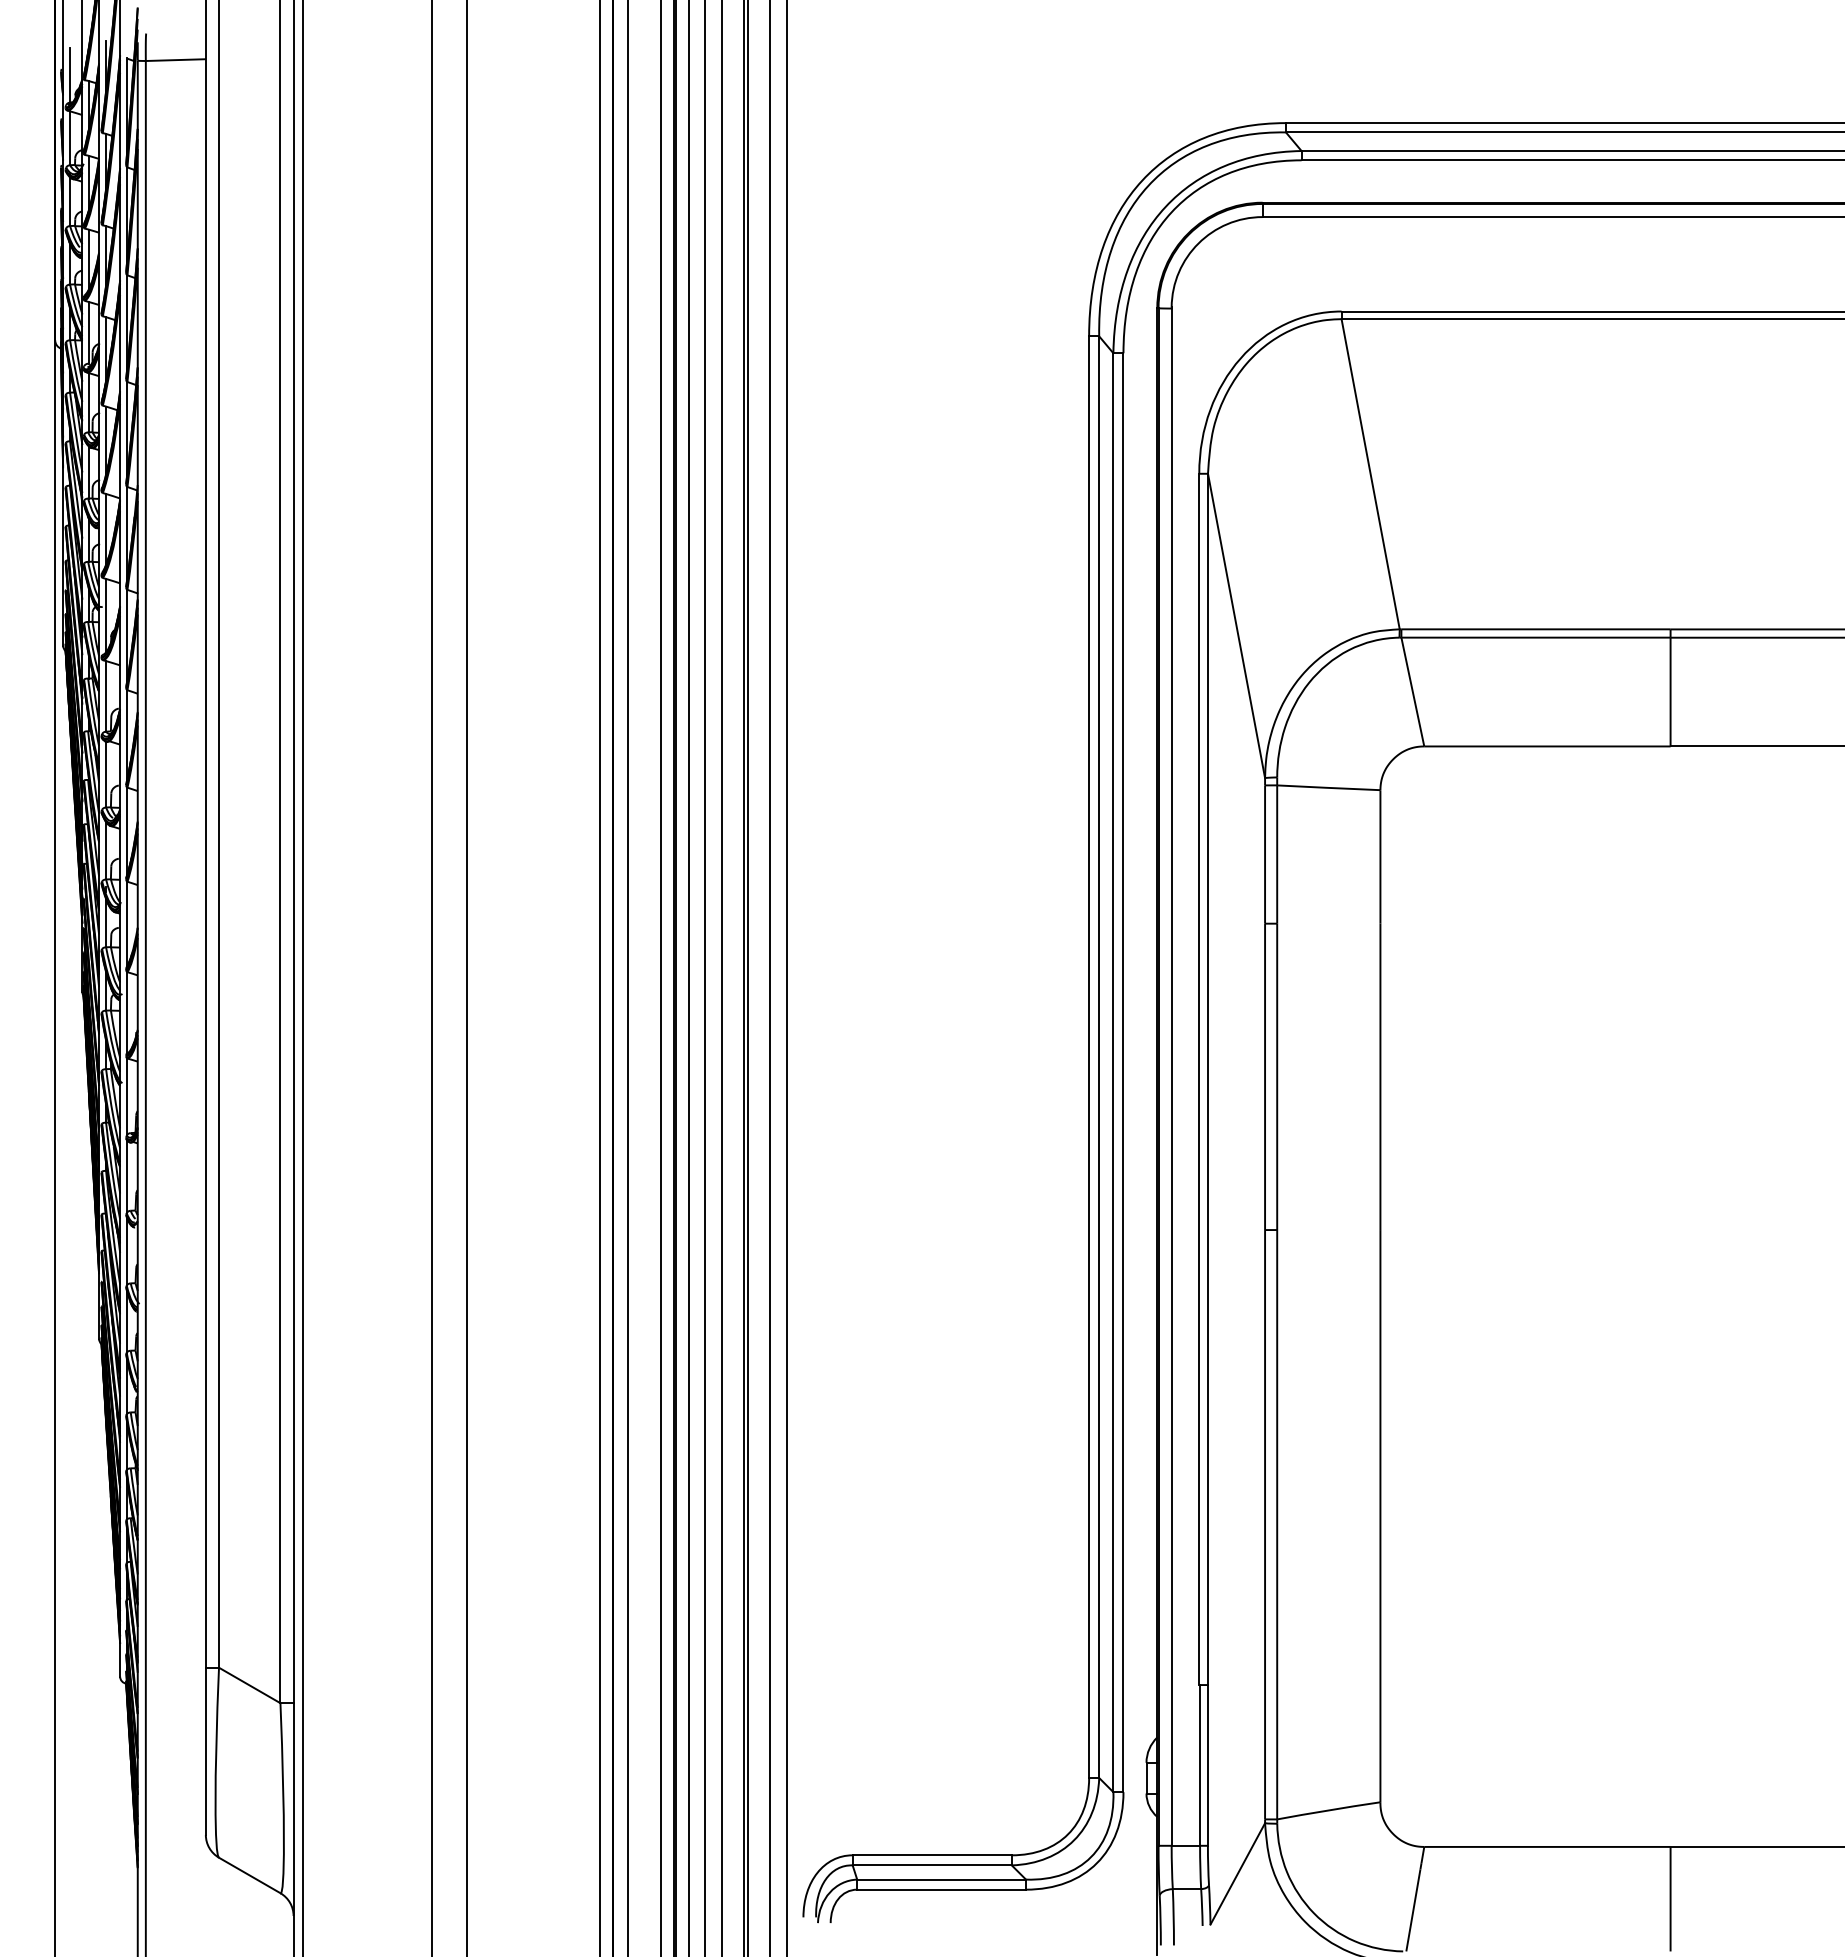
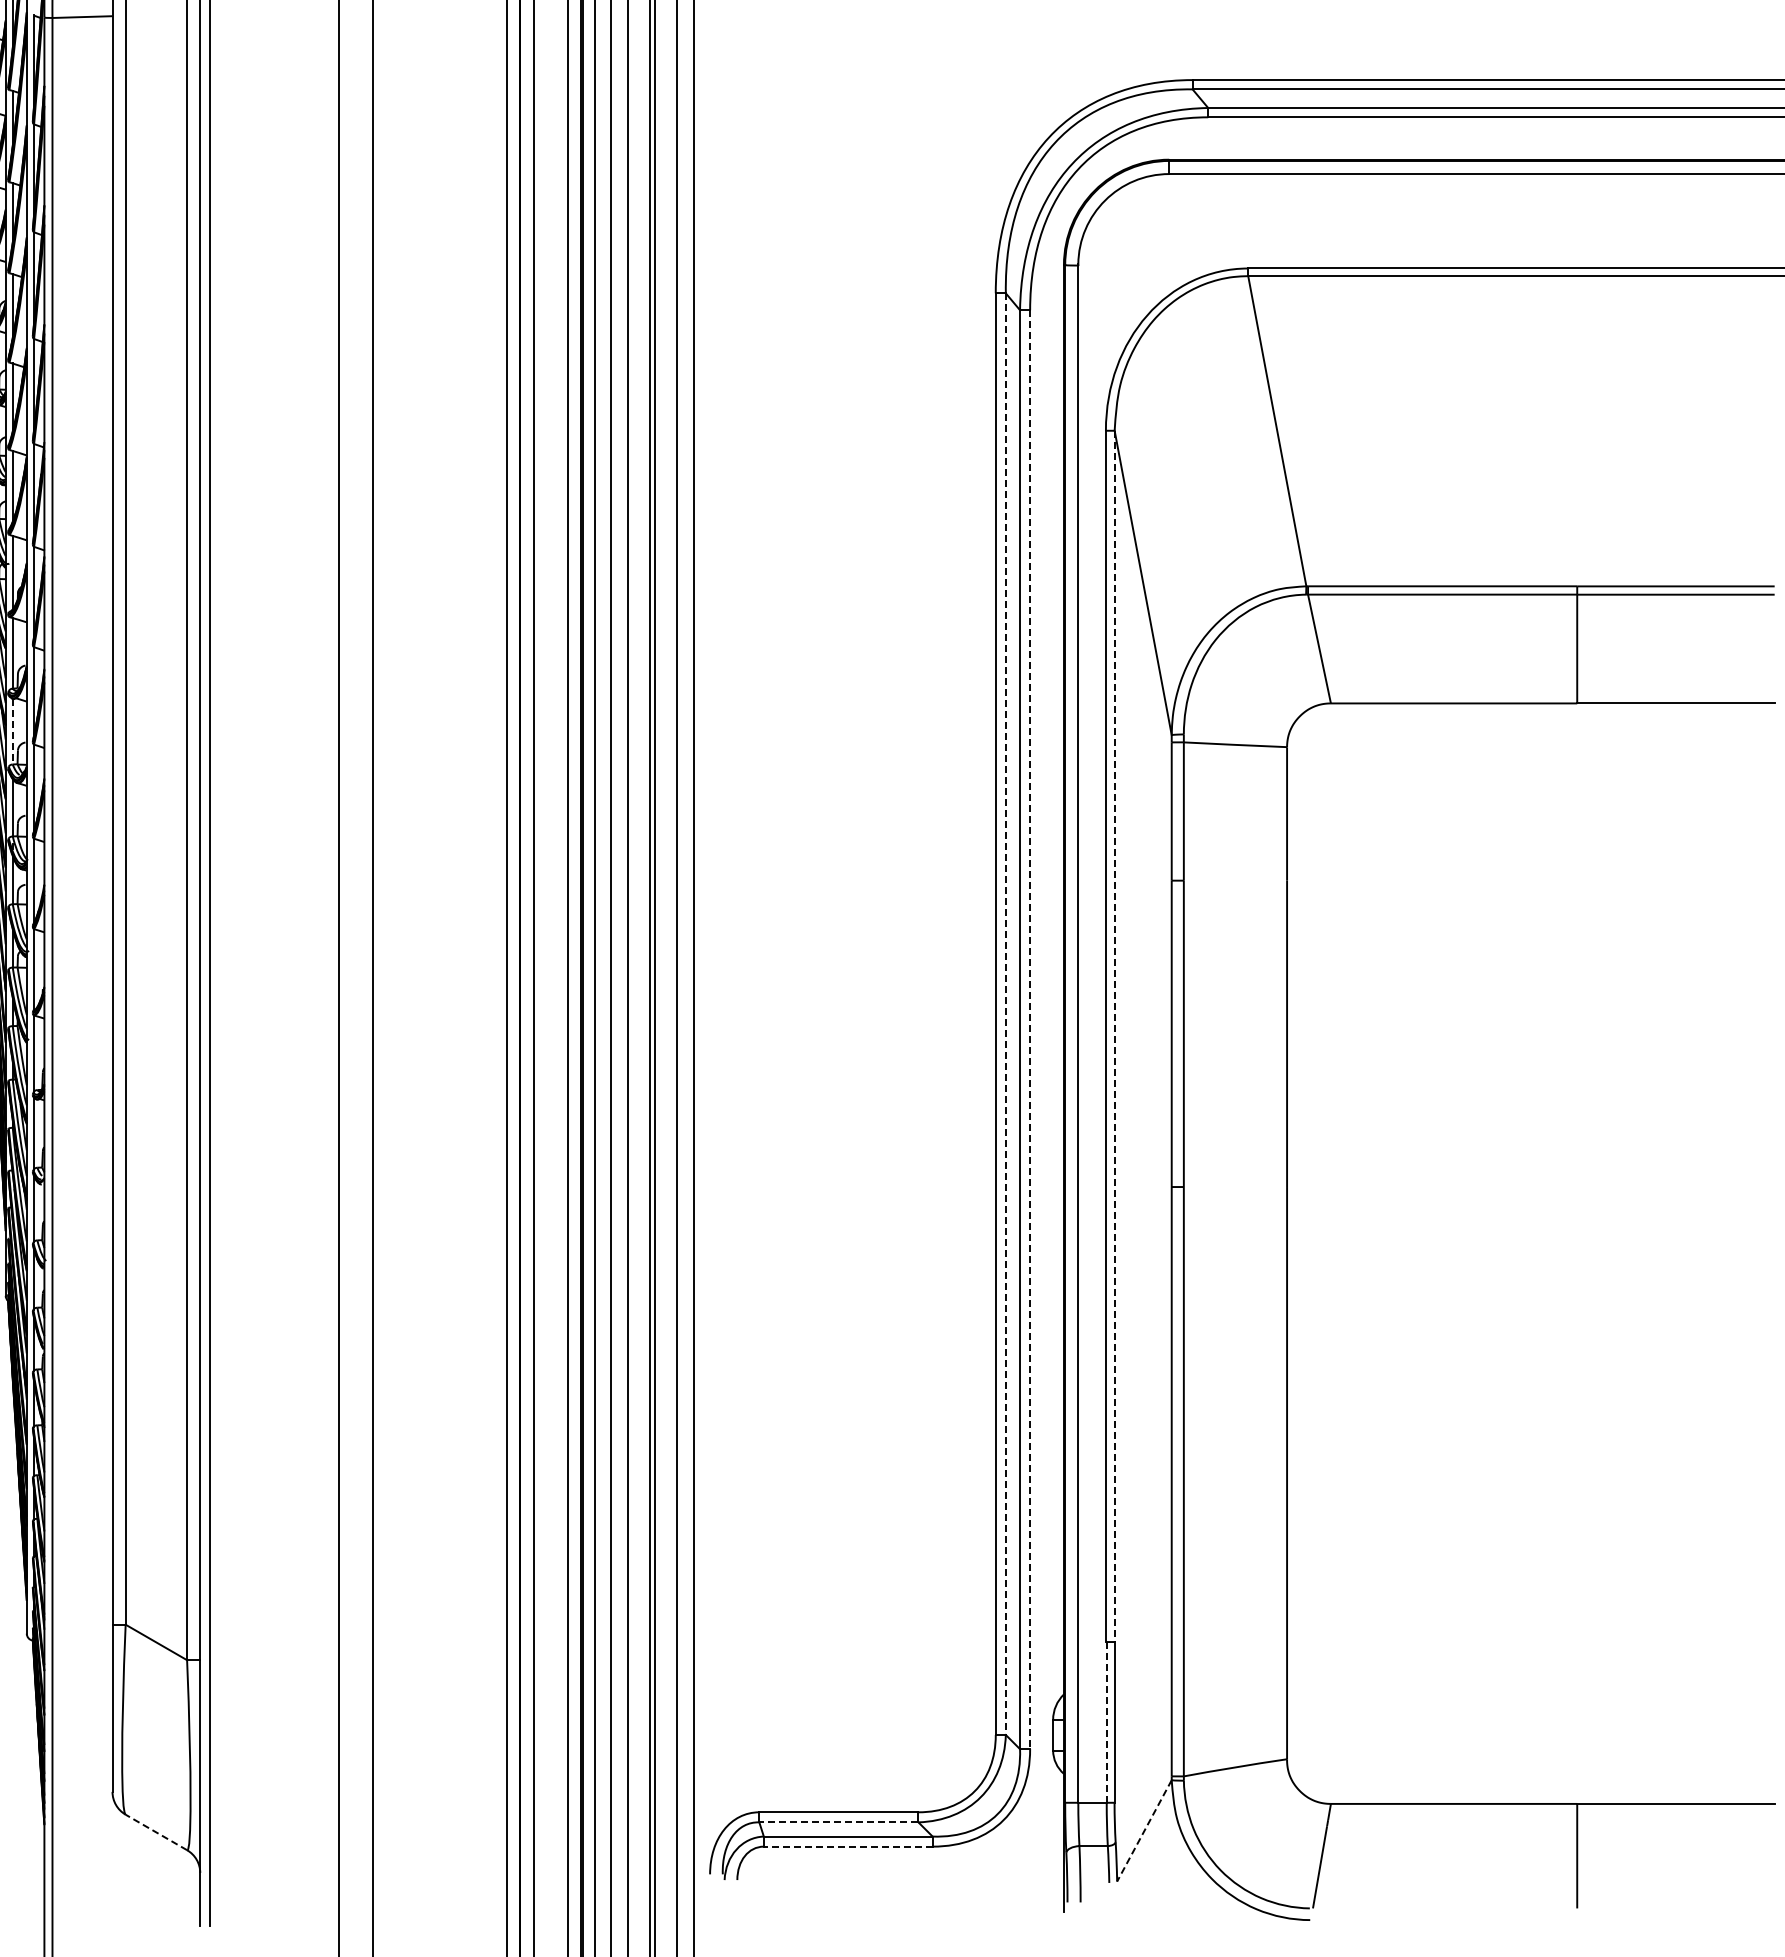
line: (105, 774) -> (12, 731), solid -> dashed
line: (1099, 1057) -> (1006, 1014), solid -> dashed
line: (1123, 1073) -> (1030, 1030), solid -> dashed
line: (1208, 1079) -> (1115, 1036), solid -> dashed
line: (1200, 1764) -> (1107, 1721), solid -> dashed
line: (932, 1865) -> (839, 1822), solid -> dashed
line: (1237, 1873) -> (1144, 1830), solid -> dashed
line: (249, 1875) -> (156, 1832), solid -> dashed
line: (941, 1889) -> (848, 1846), solid -> dashed

